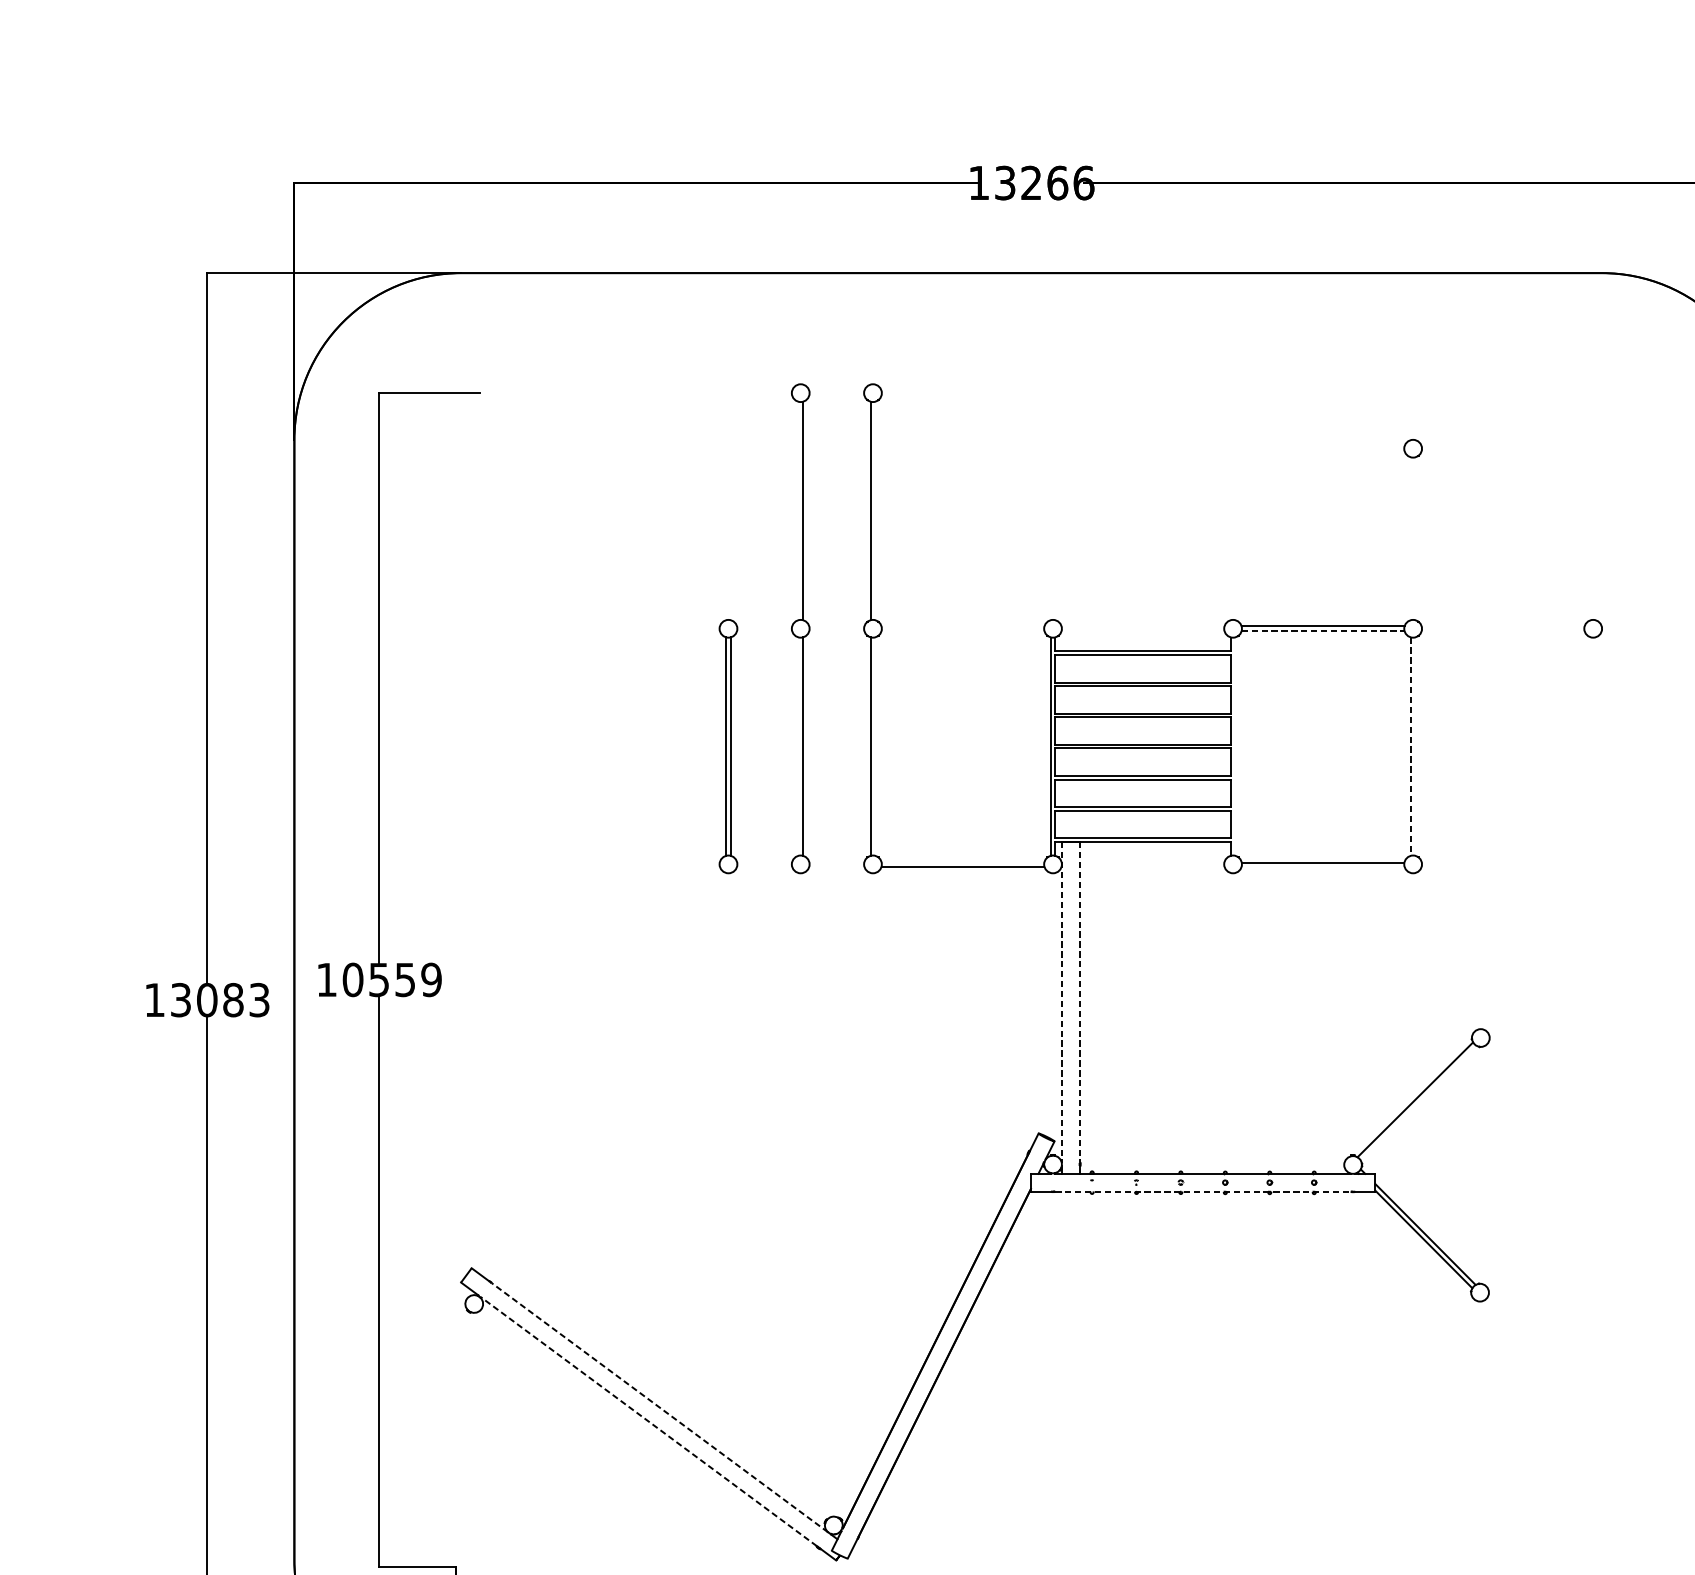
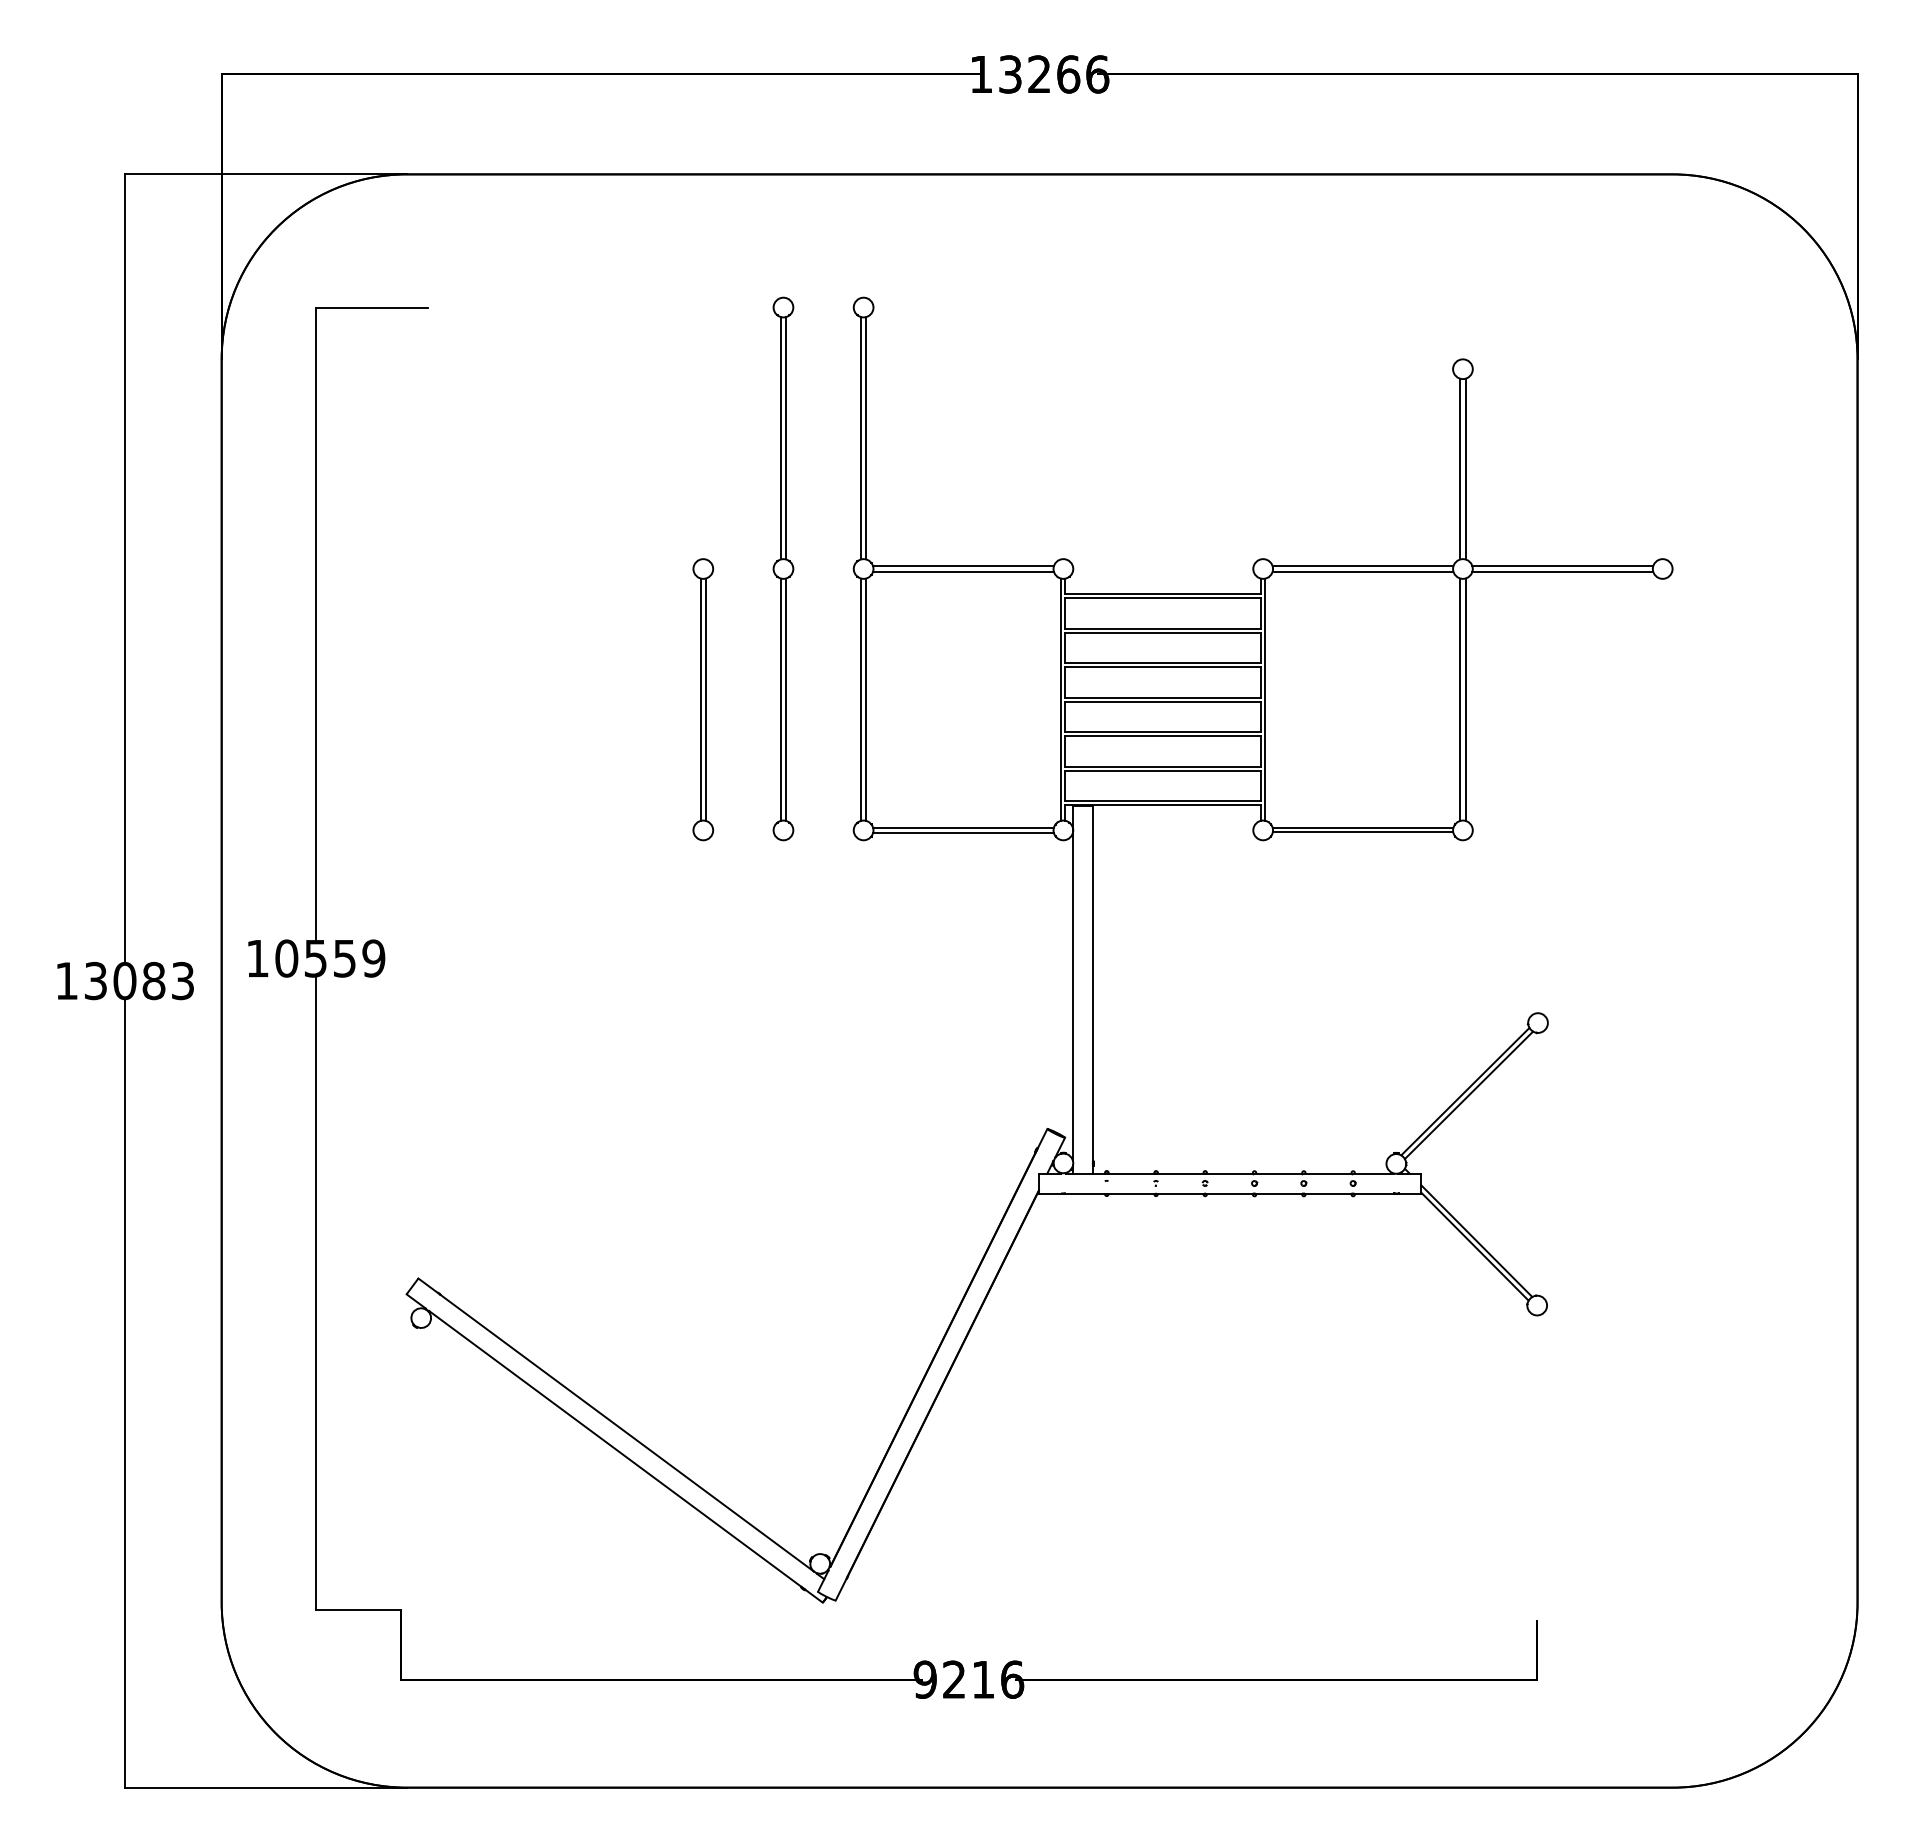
line: (798, 511) -> (780, 438), added
line: (875, 511) -> (866, 438), added
line: (1410, 538) -> (1460, 468), added
line: (1415, 538) -> (1465, 468), added
line: (962, 626) -> (963, 566), added
line: (1502, 626) -> (1562, 566), added
line: (962, 631) -> (963, 571), added
line: (1323, 631) -> (1363, 571), dashed -> solid
line: (1502, 631) -> (1562, 571), added
line: (798, 746) -> (780, 699), added
line: (875, 746) -> (866, 699), added
line: (1235, 746) -> (1265, 699), added
line: (1415, 746) -> (1465, 699), added
line: (1410, 747) -> (1460, 700), dashed -> solid
line: (962, 861) -> (963, 827), added
line: (1322, 866) -> (1362, 832), added
line: (1062, 1002) -> (1073, 983), dashed -> solid
line: (1080, 1002) -> (1093, 983), dashed -> solid
line: (1418, 1103) -> (1468, 1095), added
line: (1202, 1191) -> (1229, 1193), dashed -> solid
line: (660, 1407) -> (627, 1433), dashed -> solid
line: (649, 1421) -> (615, 1448), dashed -> solid

